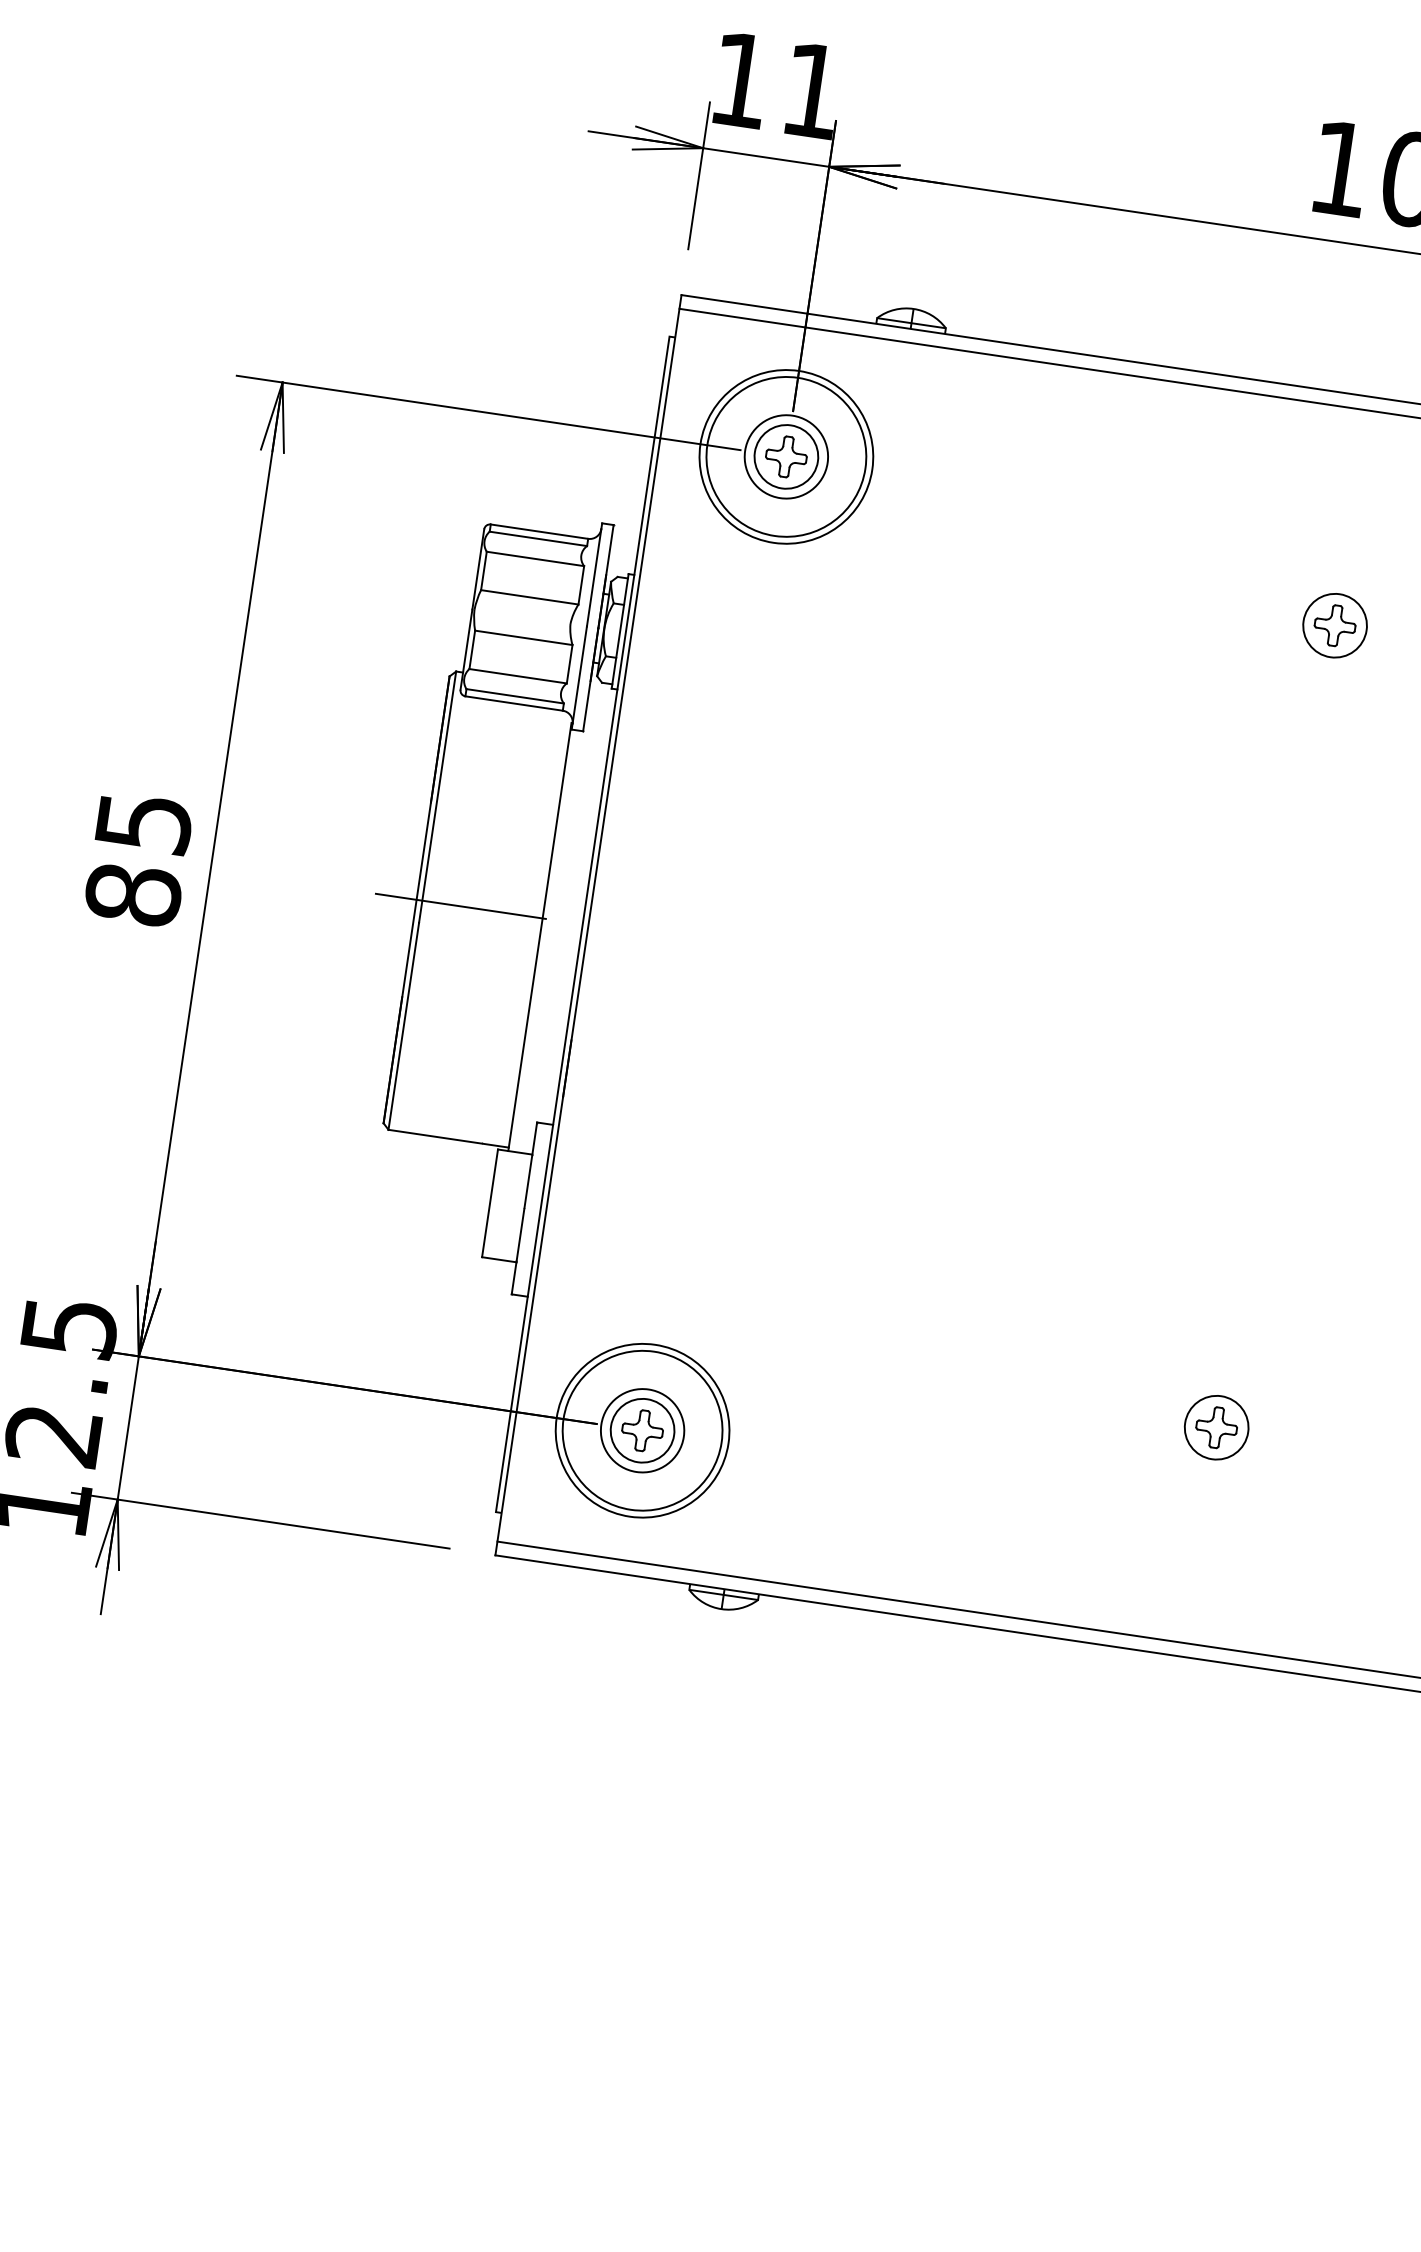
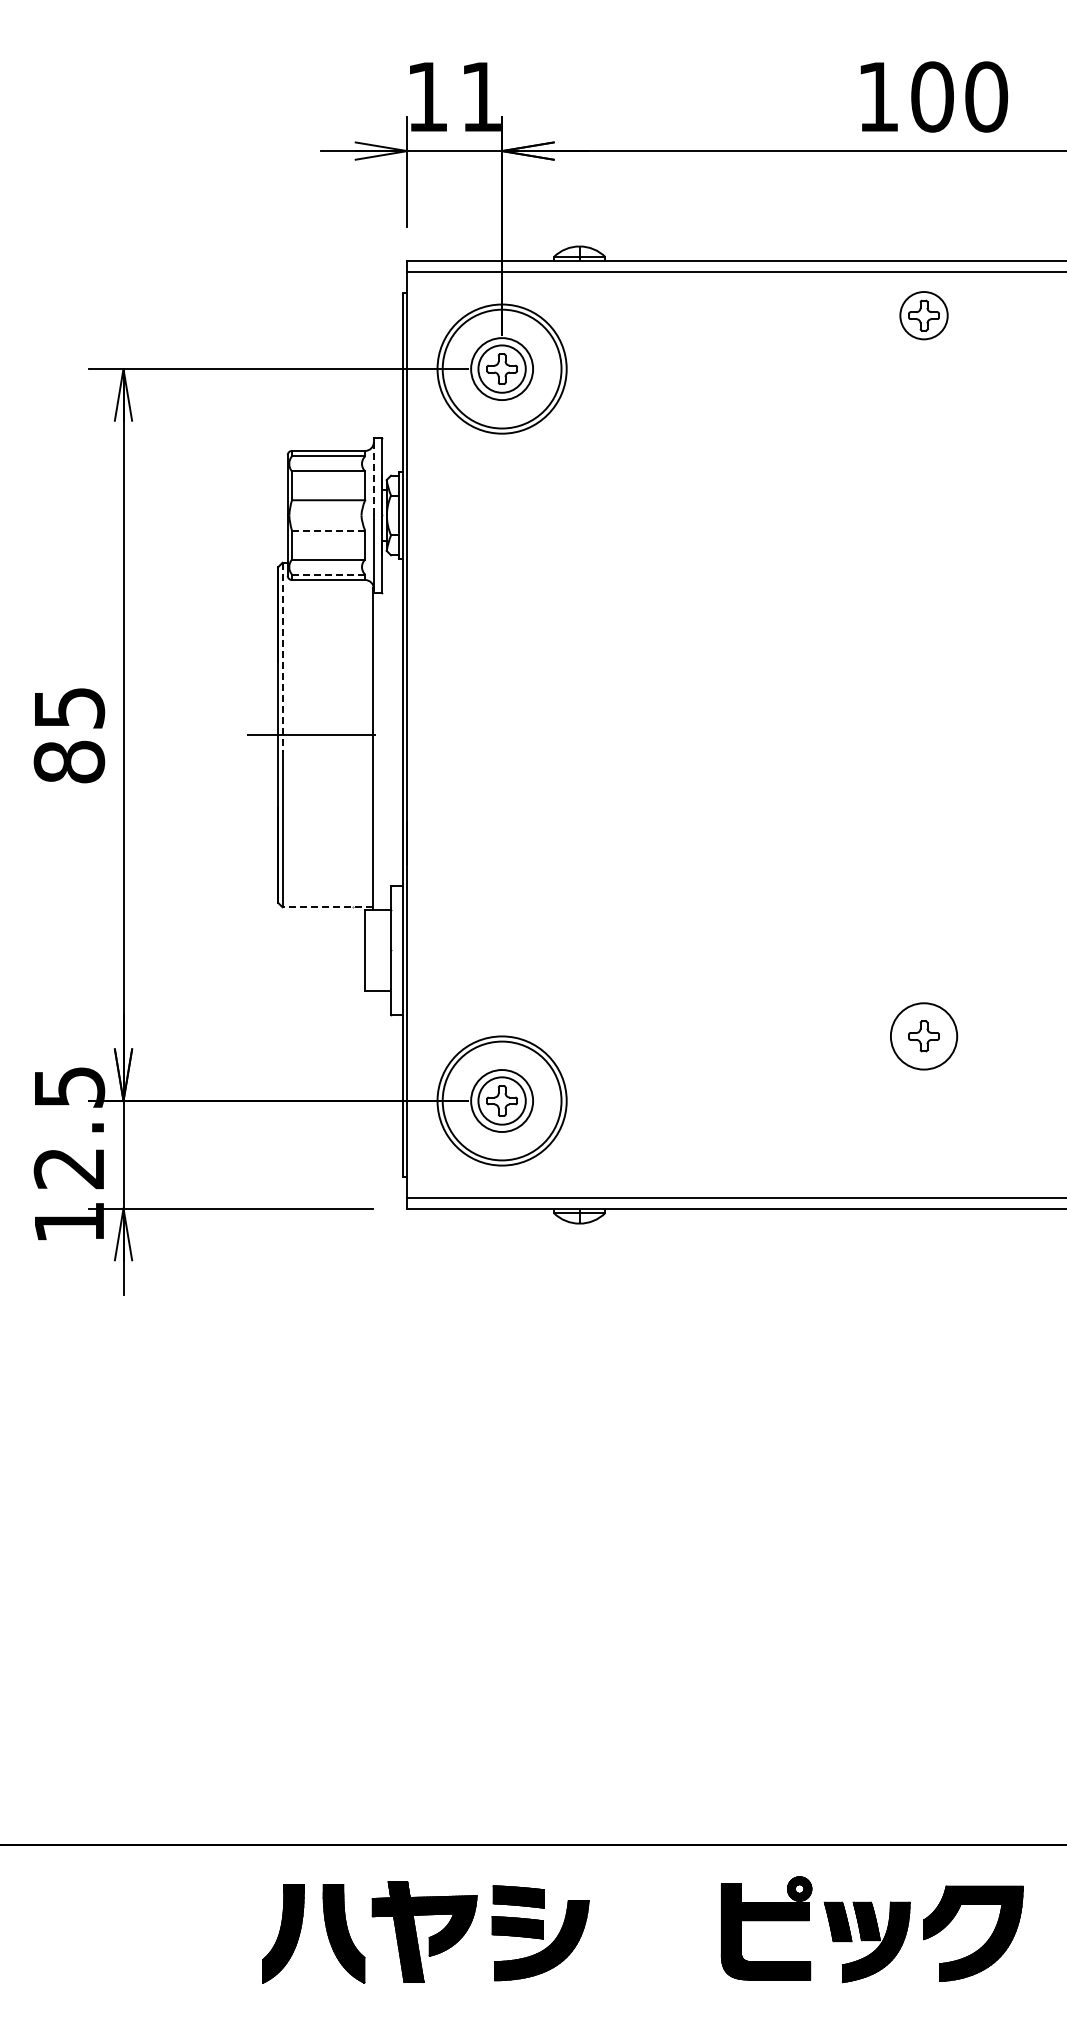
line: (593, 577) -> (373, 478), solid -> dashed
part: (1334, 625) -> (923, 315), moved
line: (523, 637) -> (328, 530), solid -> dashed
line: (515, 696) -> (328, 574), solid -> dashed
line: (437, 797) -> (282, 657), solid -> dashed
line: (448, 1138) -> (327, 907), solid -> dashed
circle: (1215, 1427) -> (923, 1036), size x1.4

